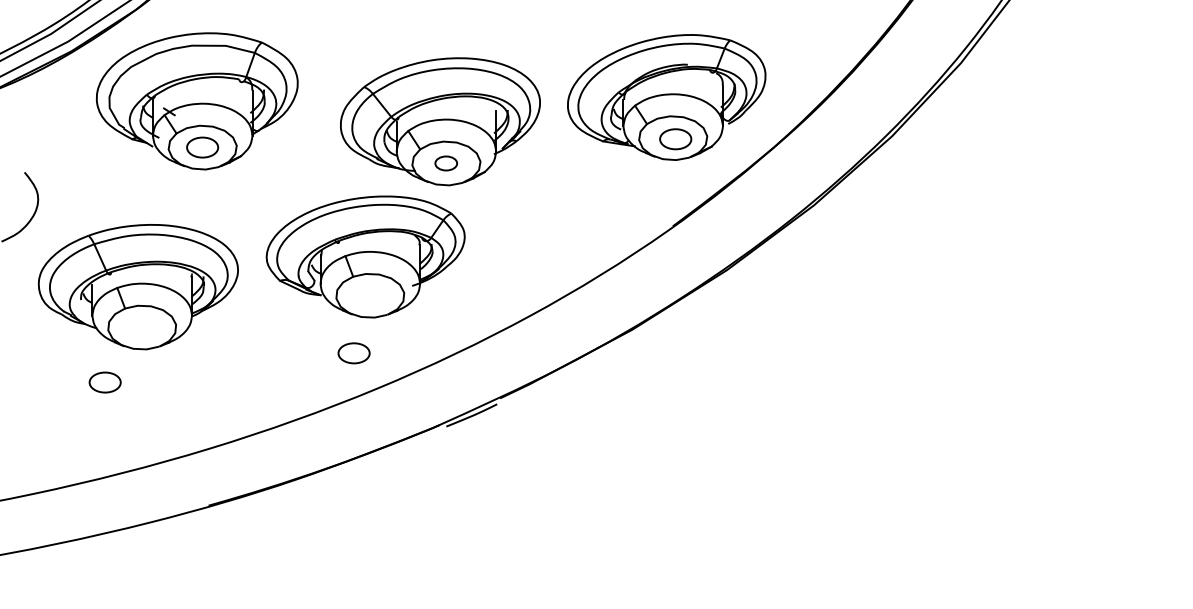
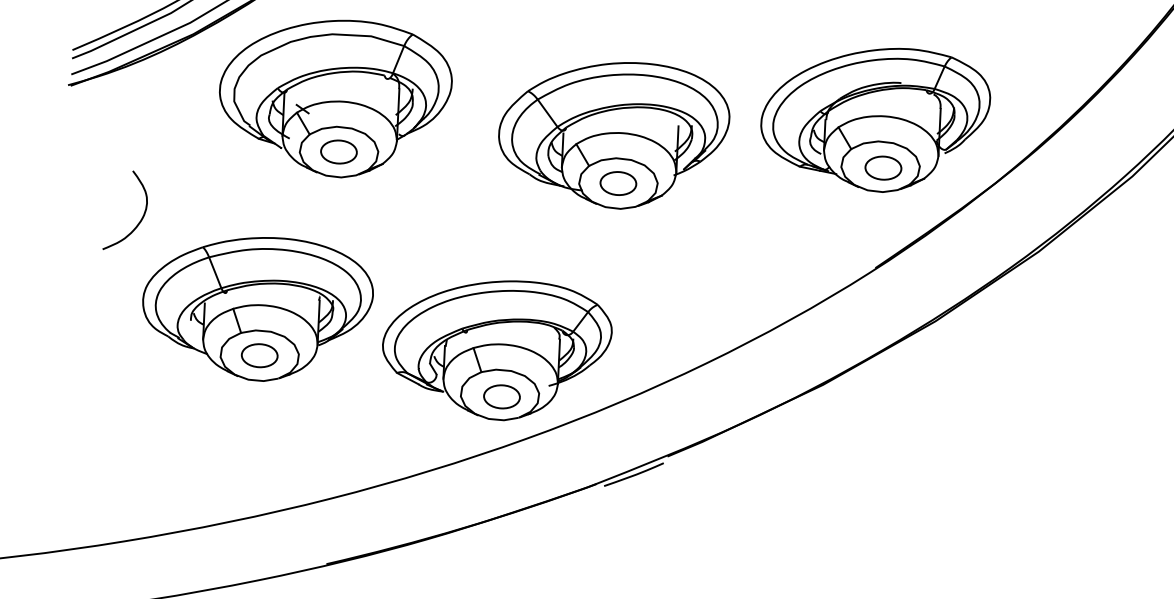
part: (445, 163) -> (617, 183), size x1.43
part: (365, 256) -> (496, 349), moved
part: (104, 382) -> (258, 355), moved

